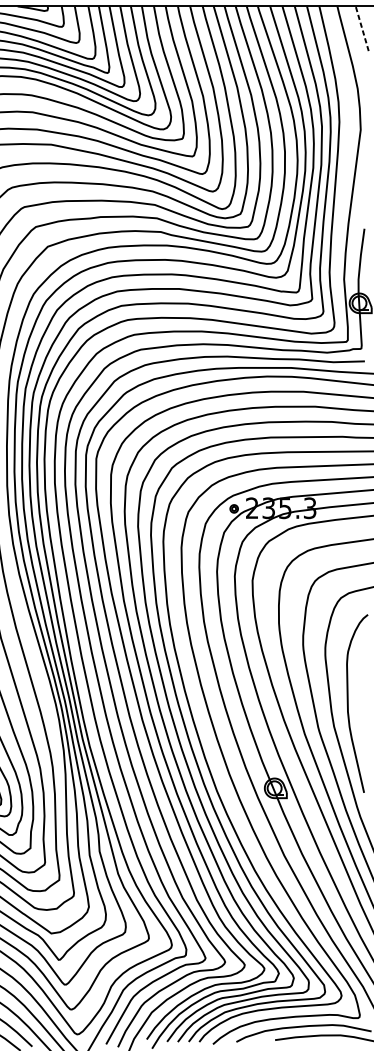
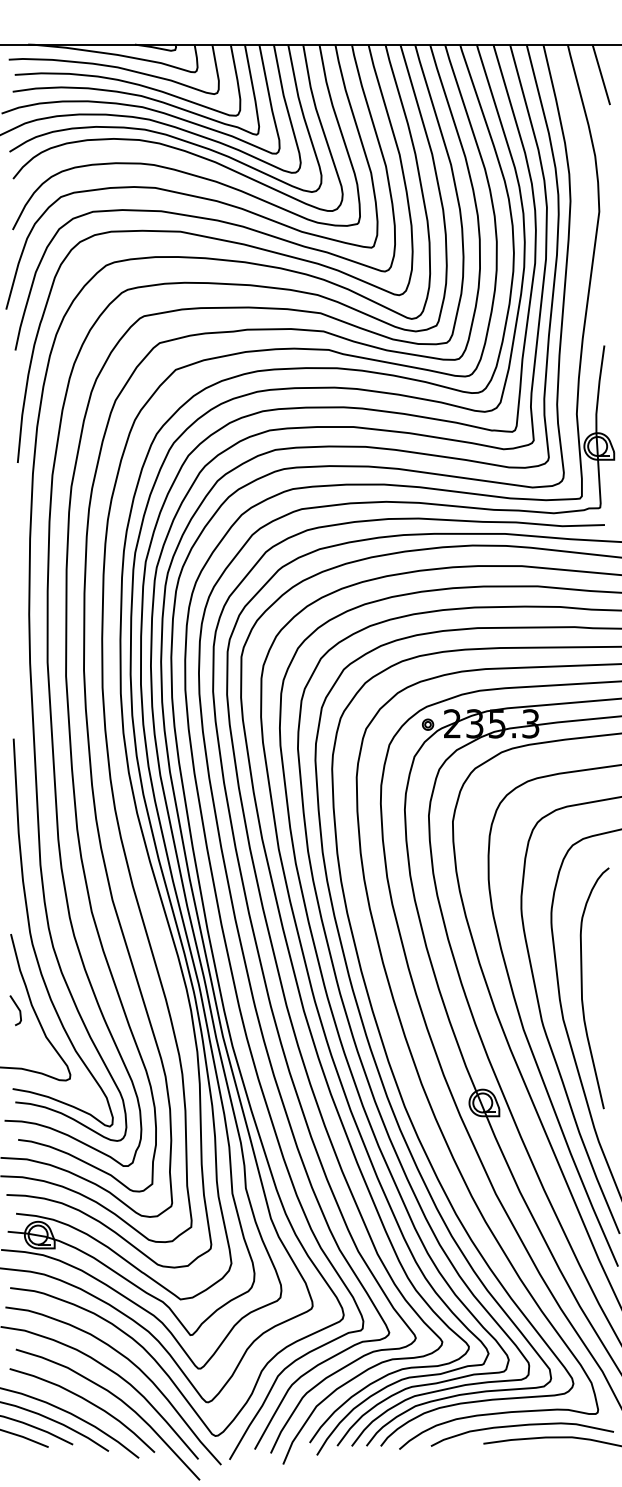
line: (362, 28) -> (601, 74), dashed -> solid

